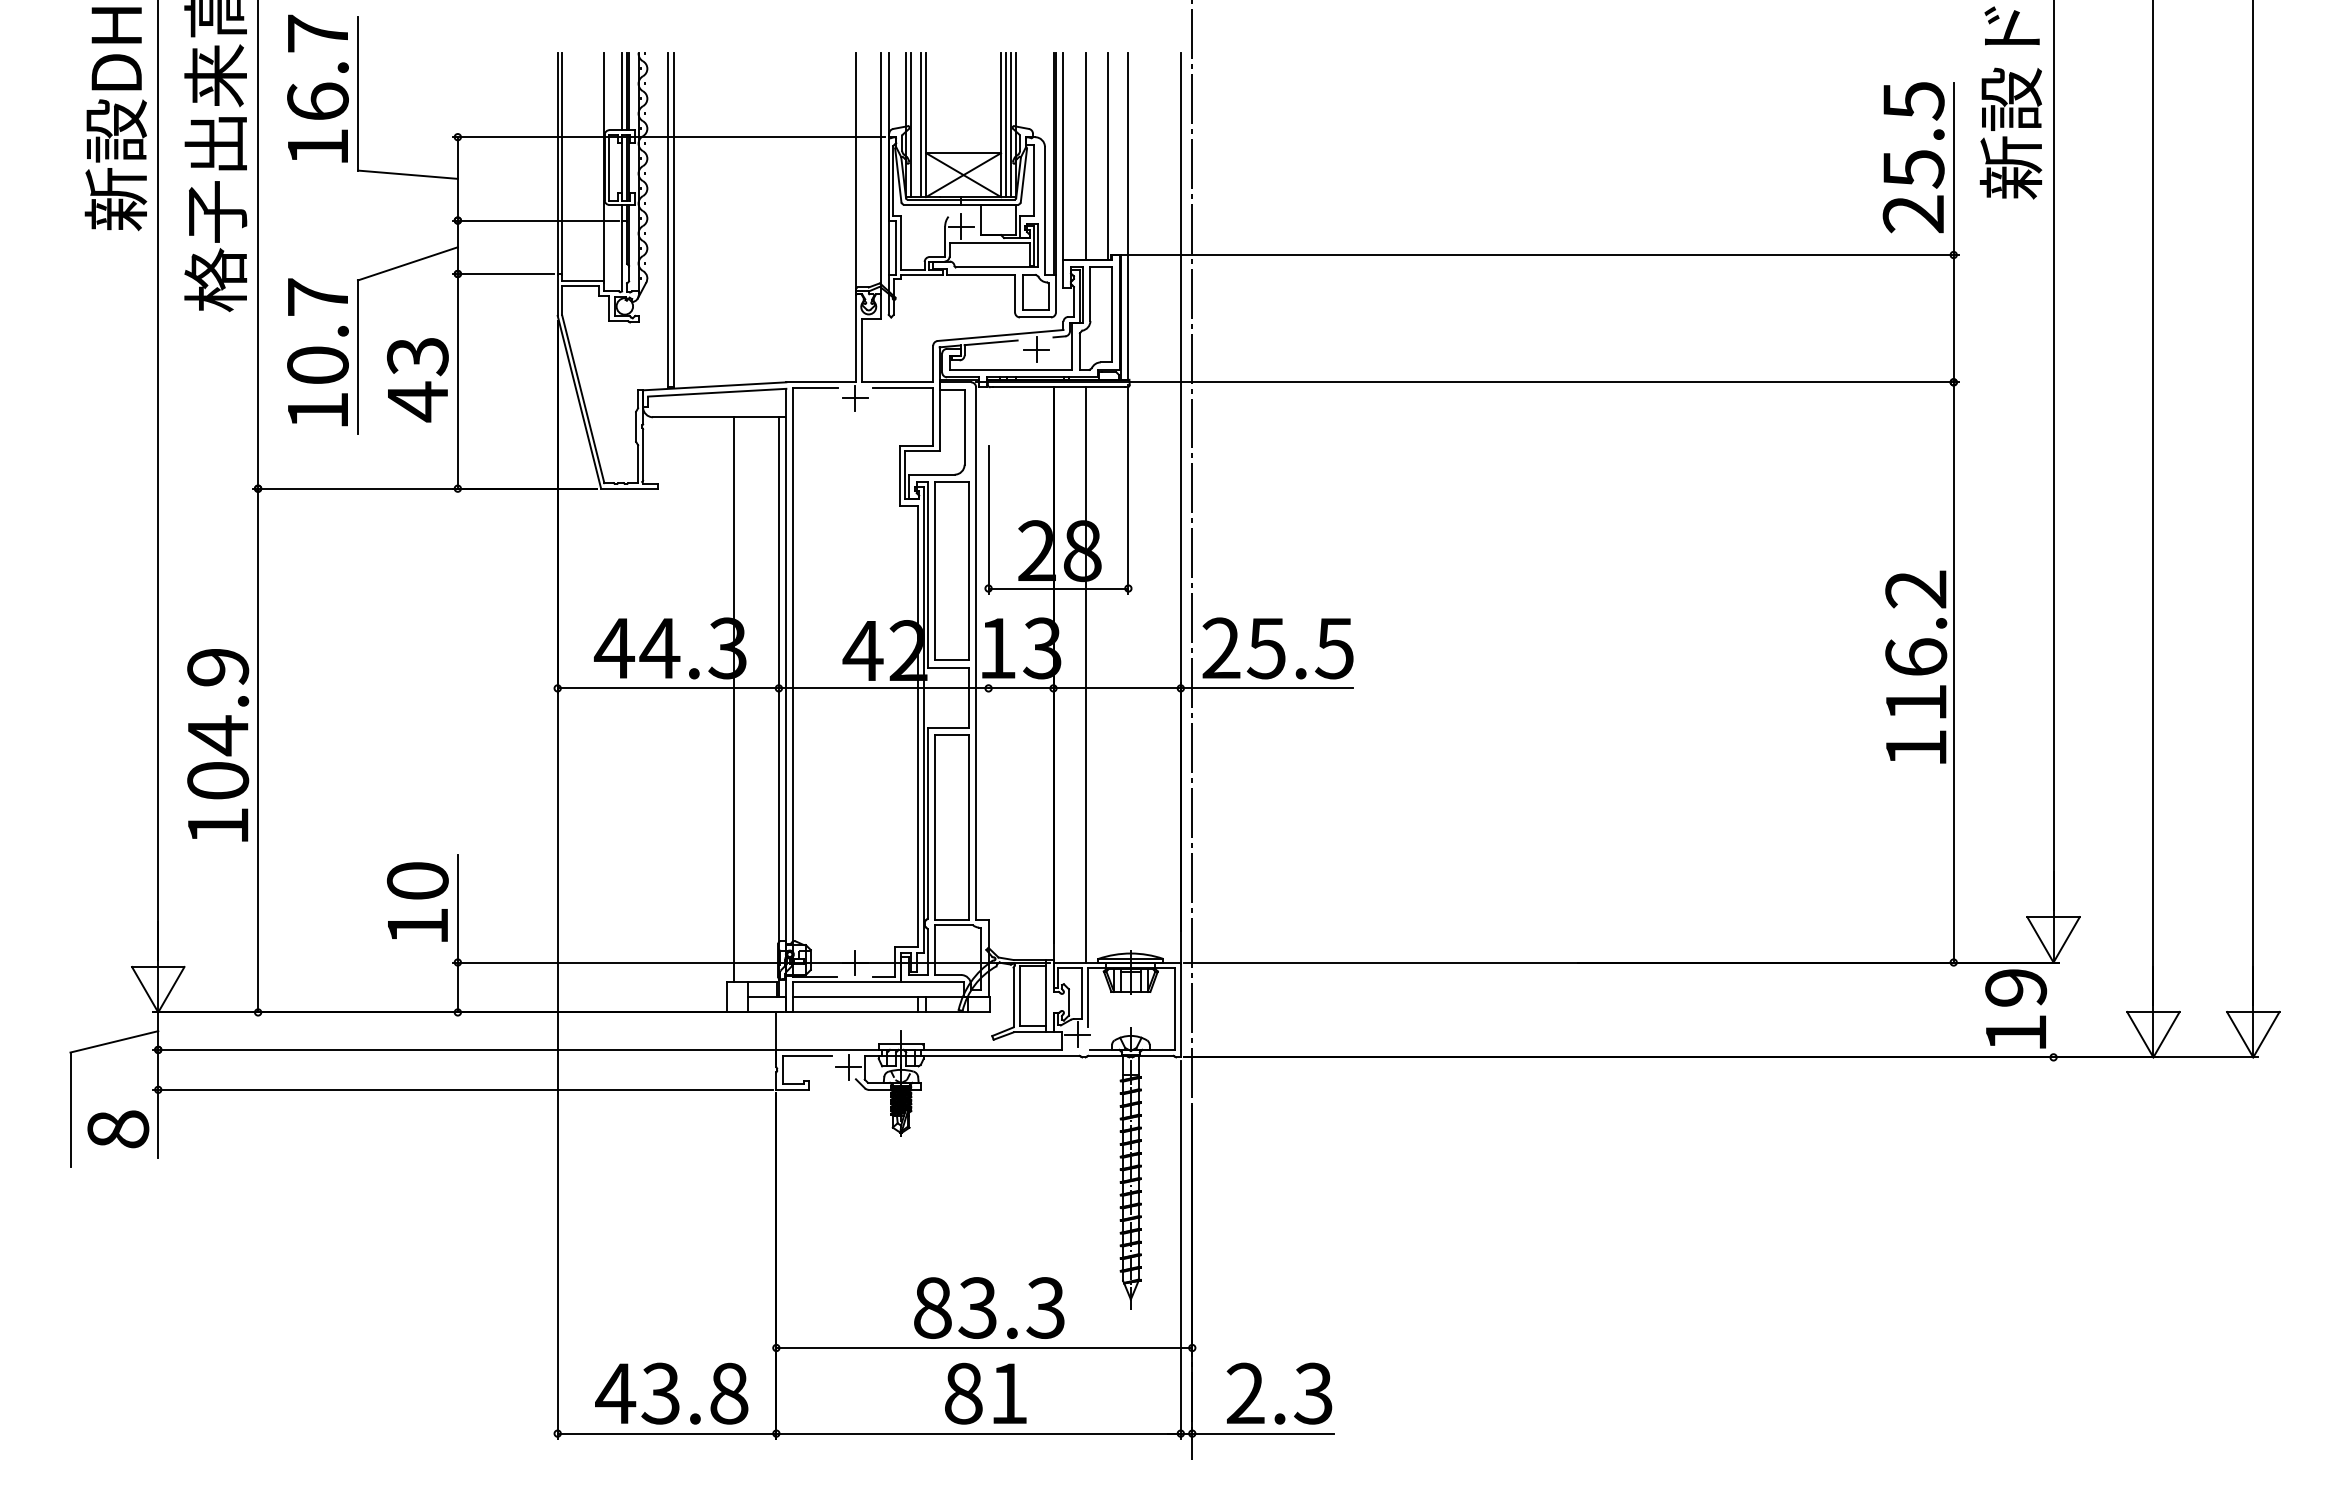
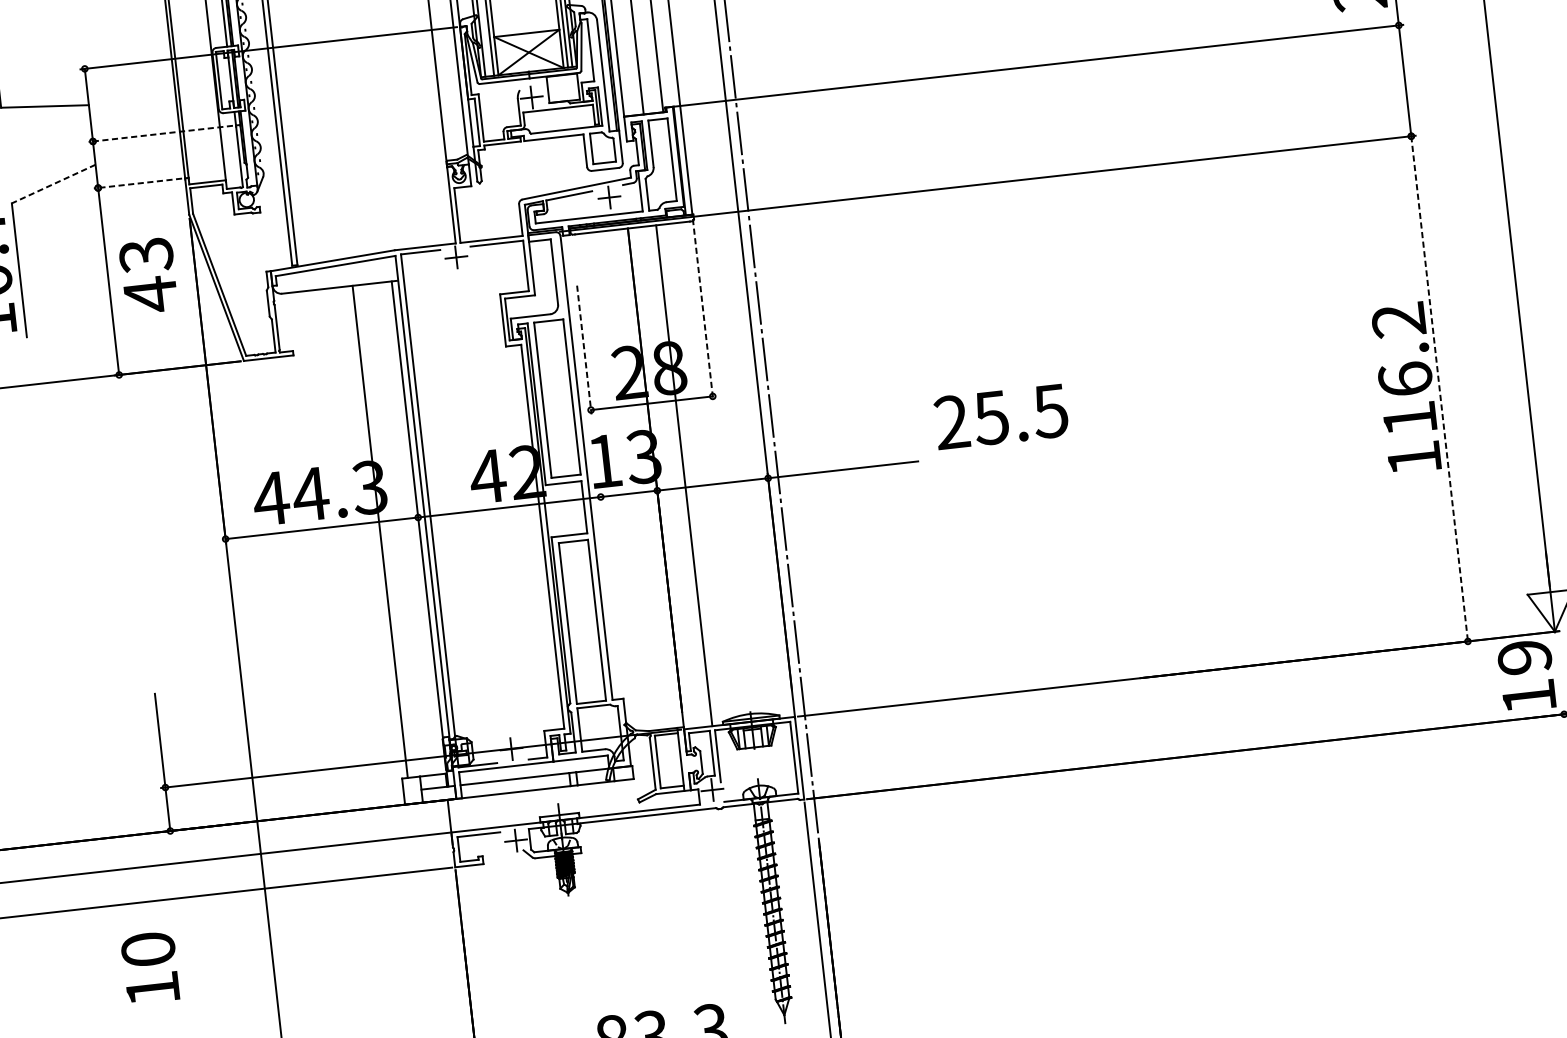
line: (535, 220) -> (160, 133), solid -> dashed
line: (407, 263) -> (53, 183), solid -> dashed
line: (503, 273) -> (137, 183), solid -> dashed
text: (417, 380) -> (148, 276), moved
line: (1128, 489) -> (703, 310), solid -> dashed
line: (988, 519) -> (584, 349), solid -> dashed
text: (1277, 648) -> (1000, 416), moved
line: (1953, 672) -> (1439, 388), solid -> dashed
text: (417, 901) -> (150, 967), moved

